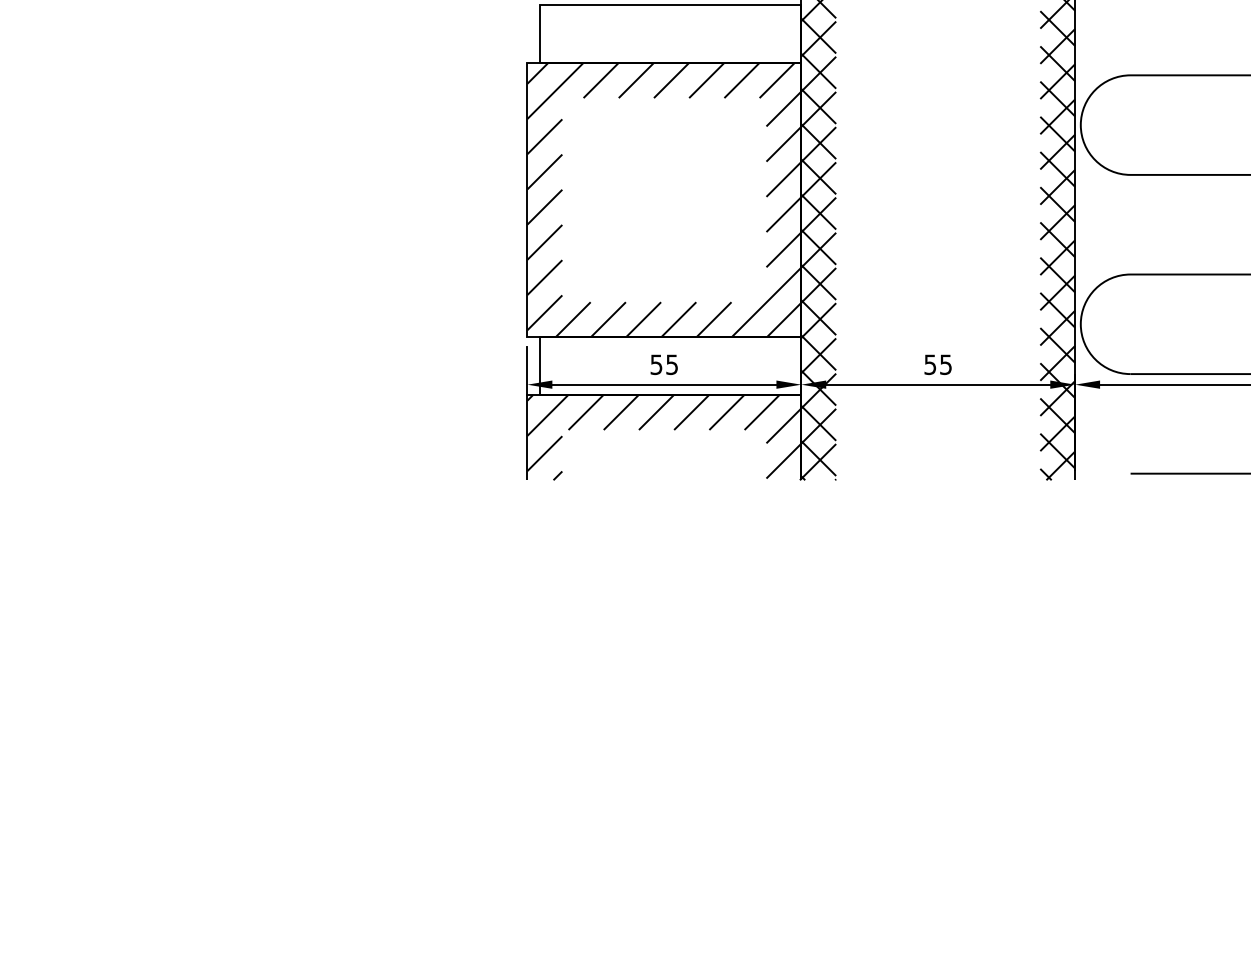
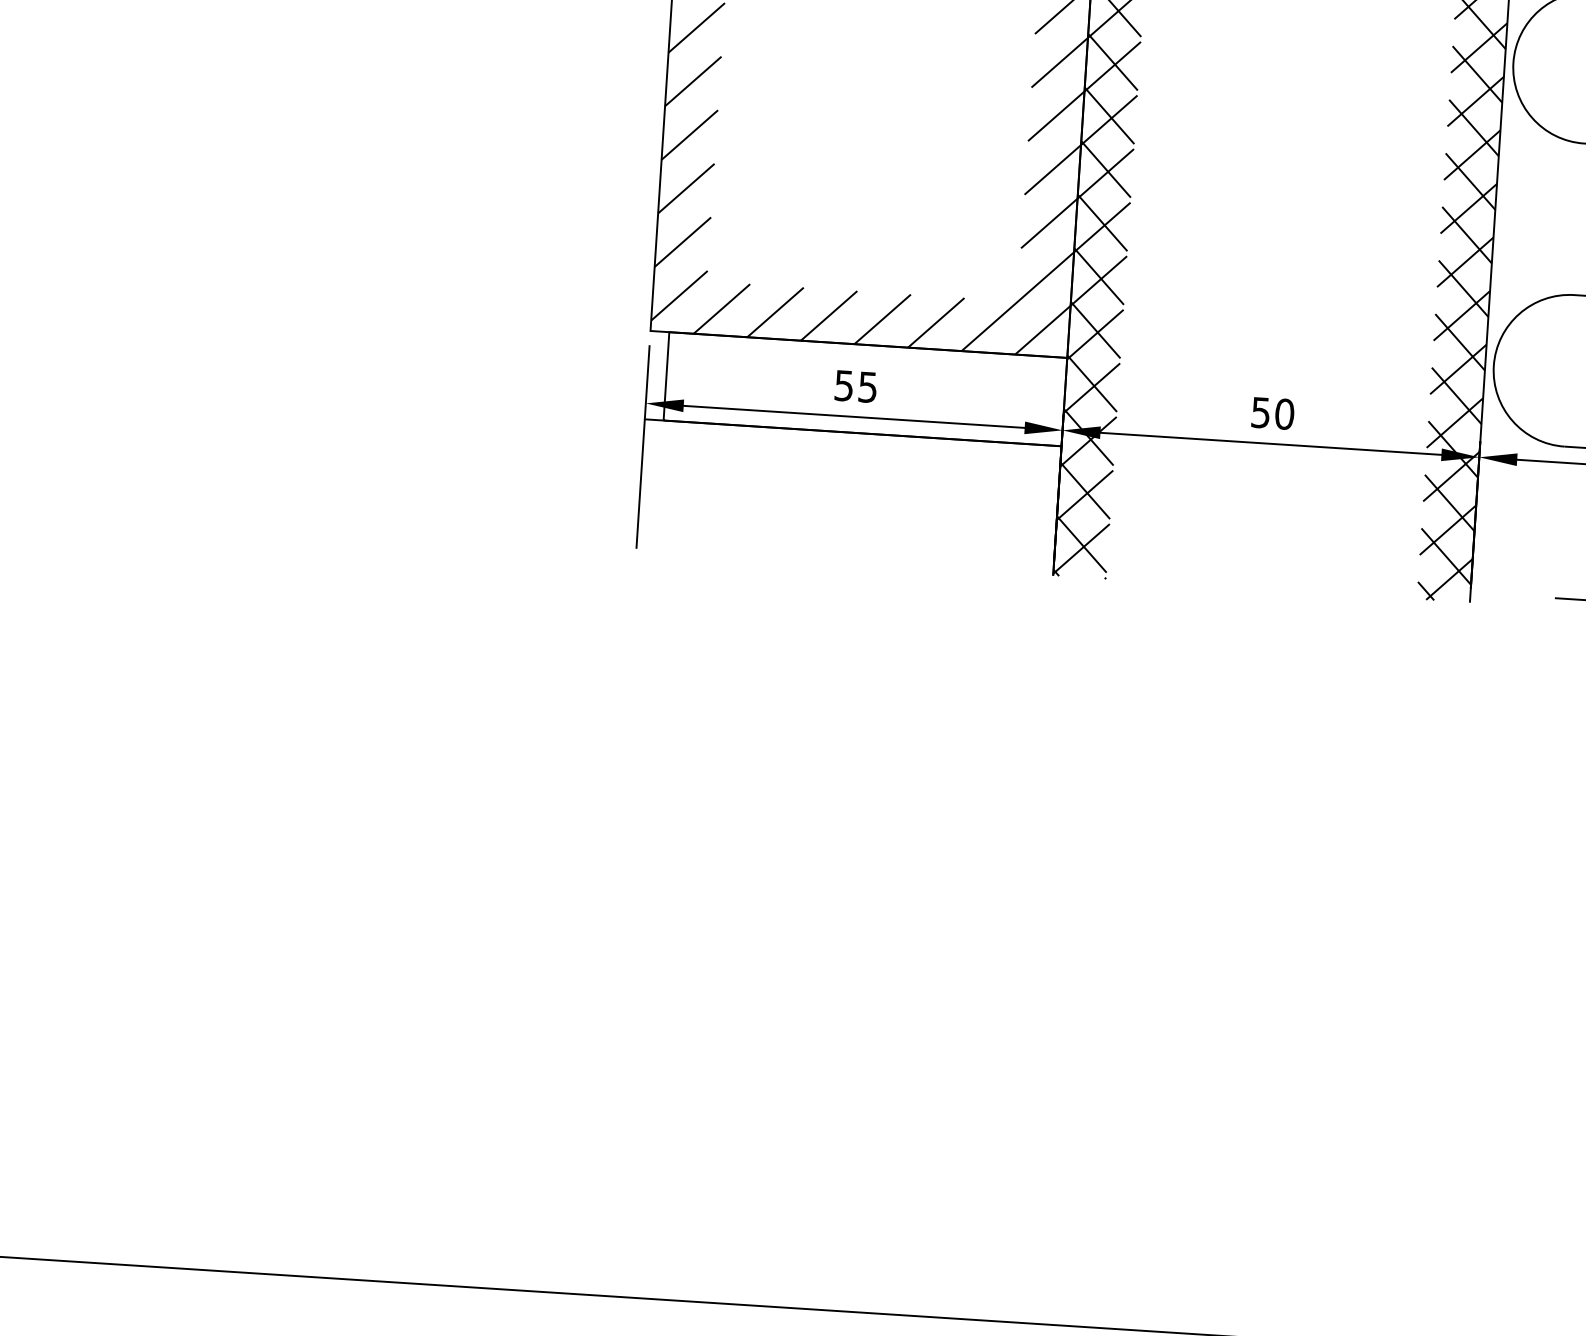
text: (946, 364) -> (1285, 413), 55 -> 50
hatch: (664, 437) -> (849, 497), removed

